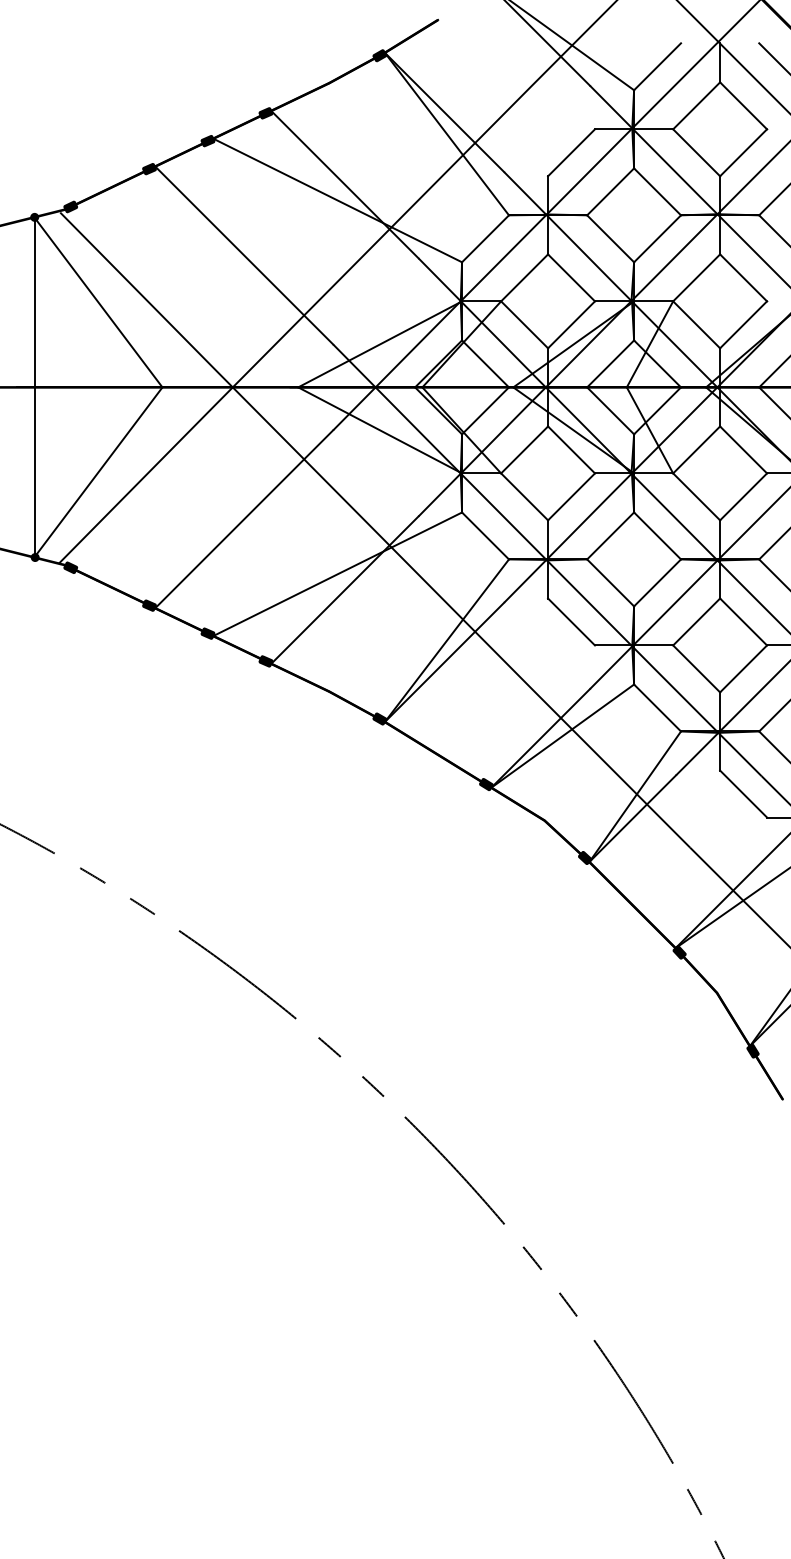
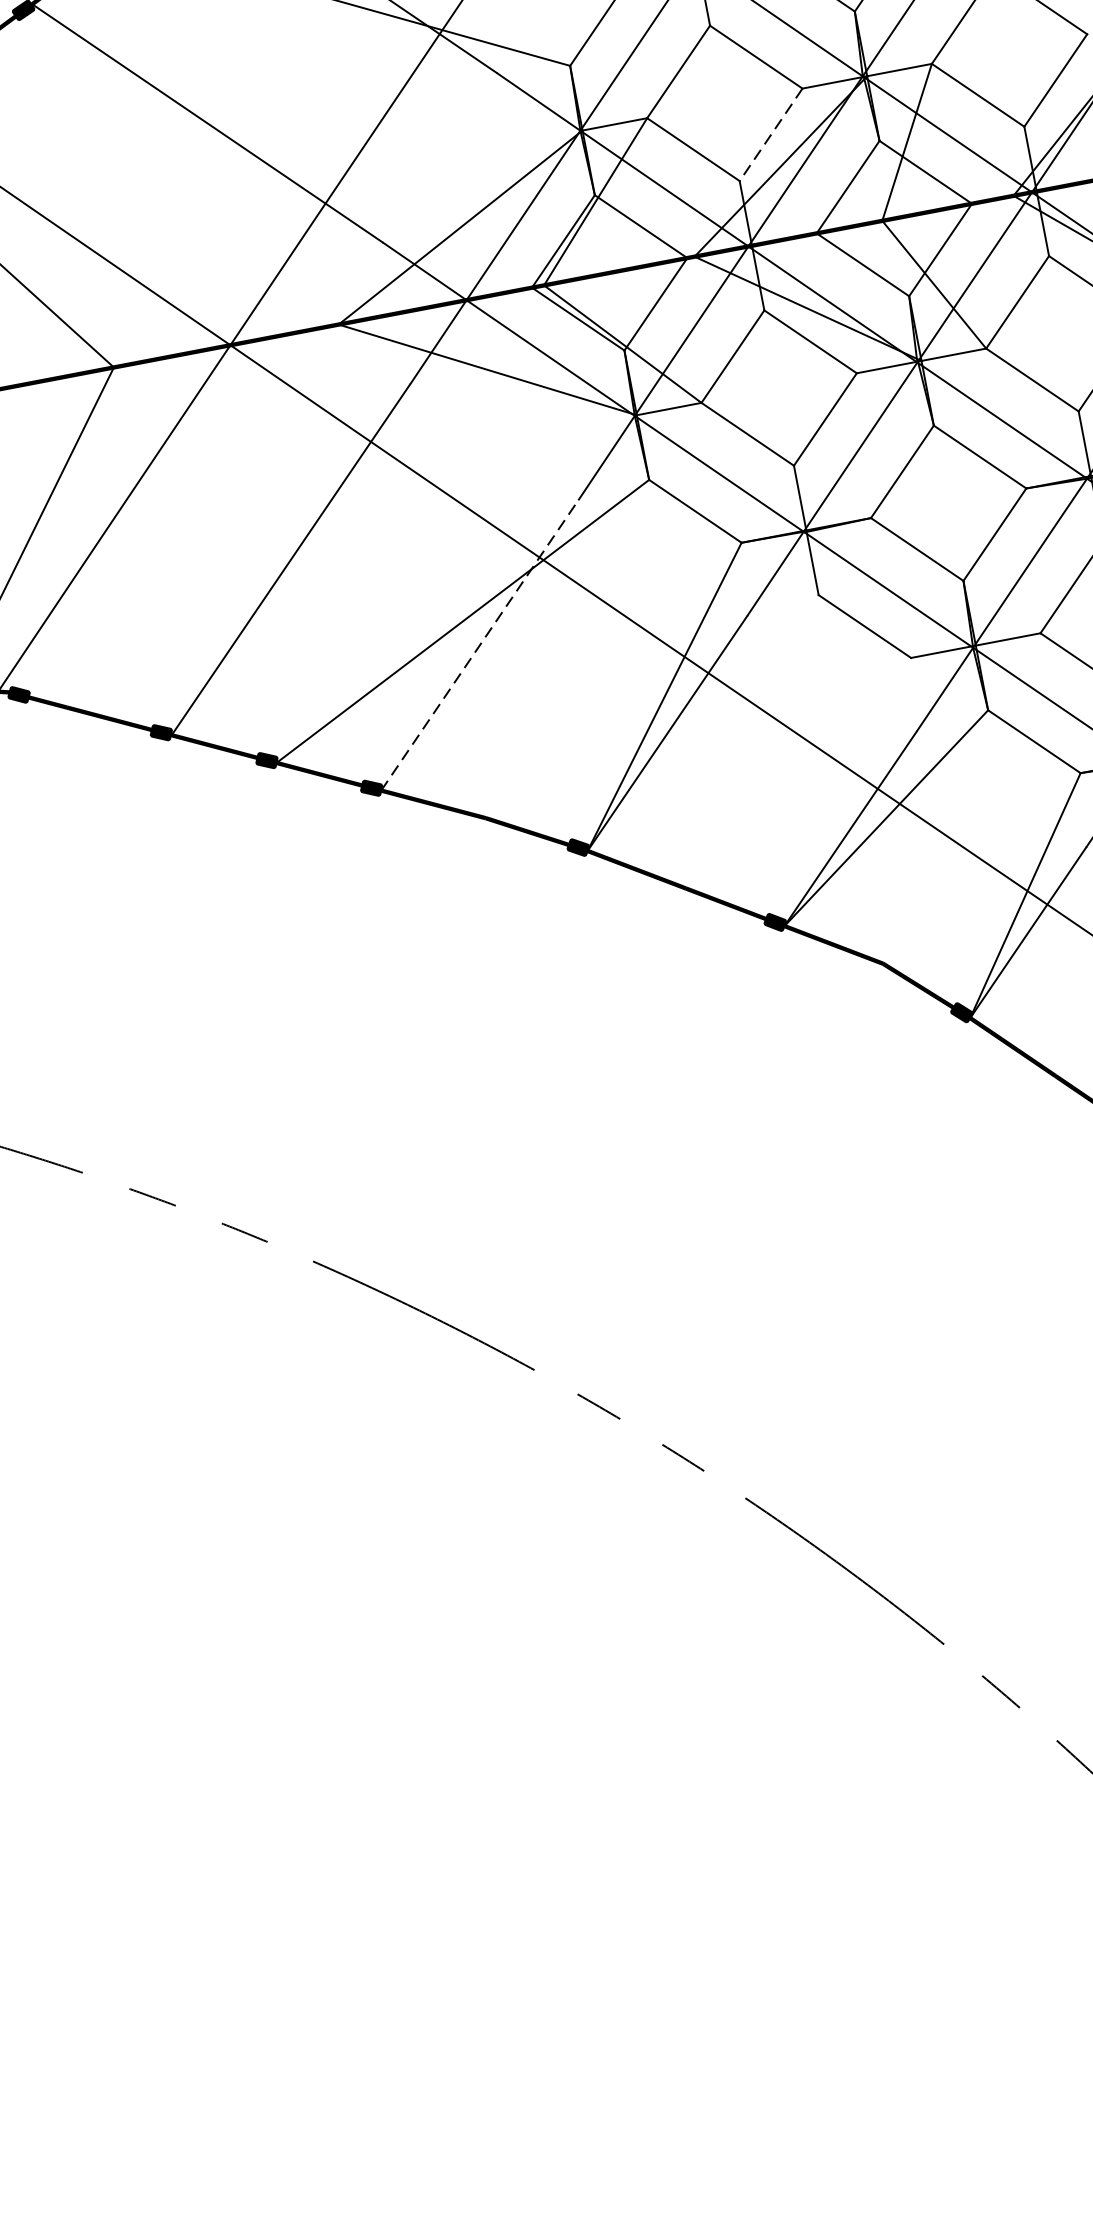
line: (571, 325) -> (771, 135), solid -> dashed
line: (345, 589) -> (480, 644), solid -> dashed

